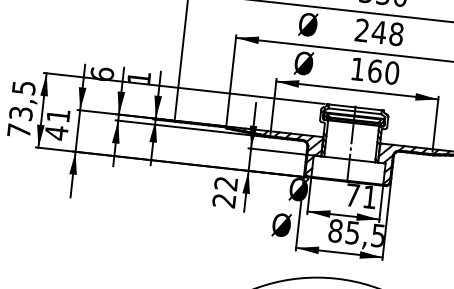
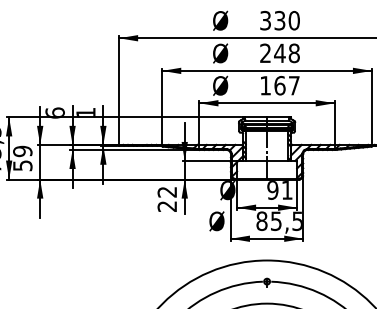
text: (391, 72) -> (293, 85), 160 -> 167
text: (57, 124) -> (22, 158), 41 -> 59
text: (352, 195) -> (272, 190), 71 -> 91

